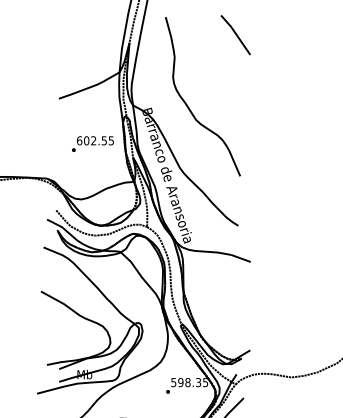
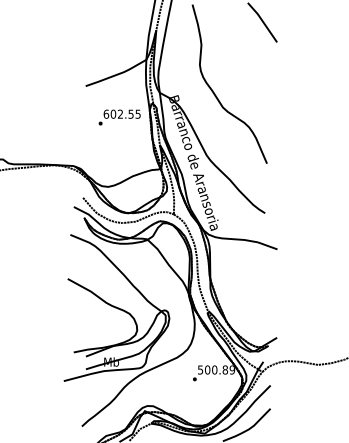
text: (92, 144) -> (119, 117), moved
text: (192, 382) -> (219, 369), 598.35 -> 500.89

